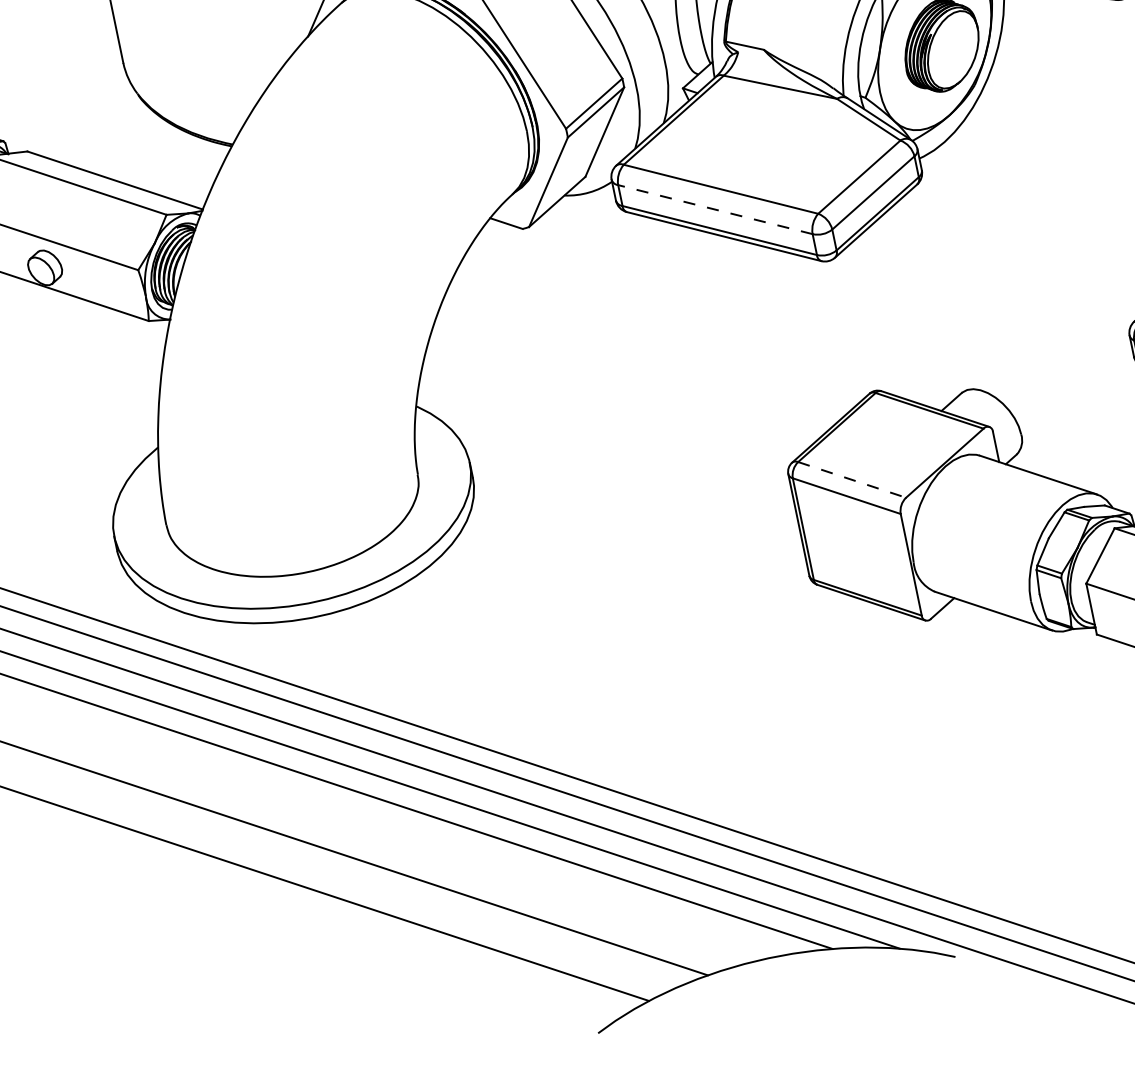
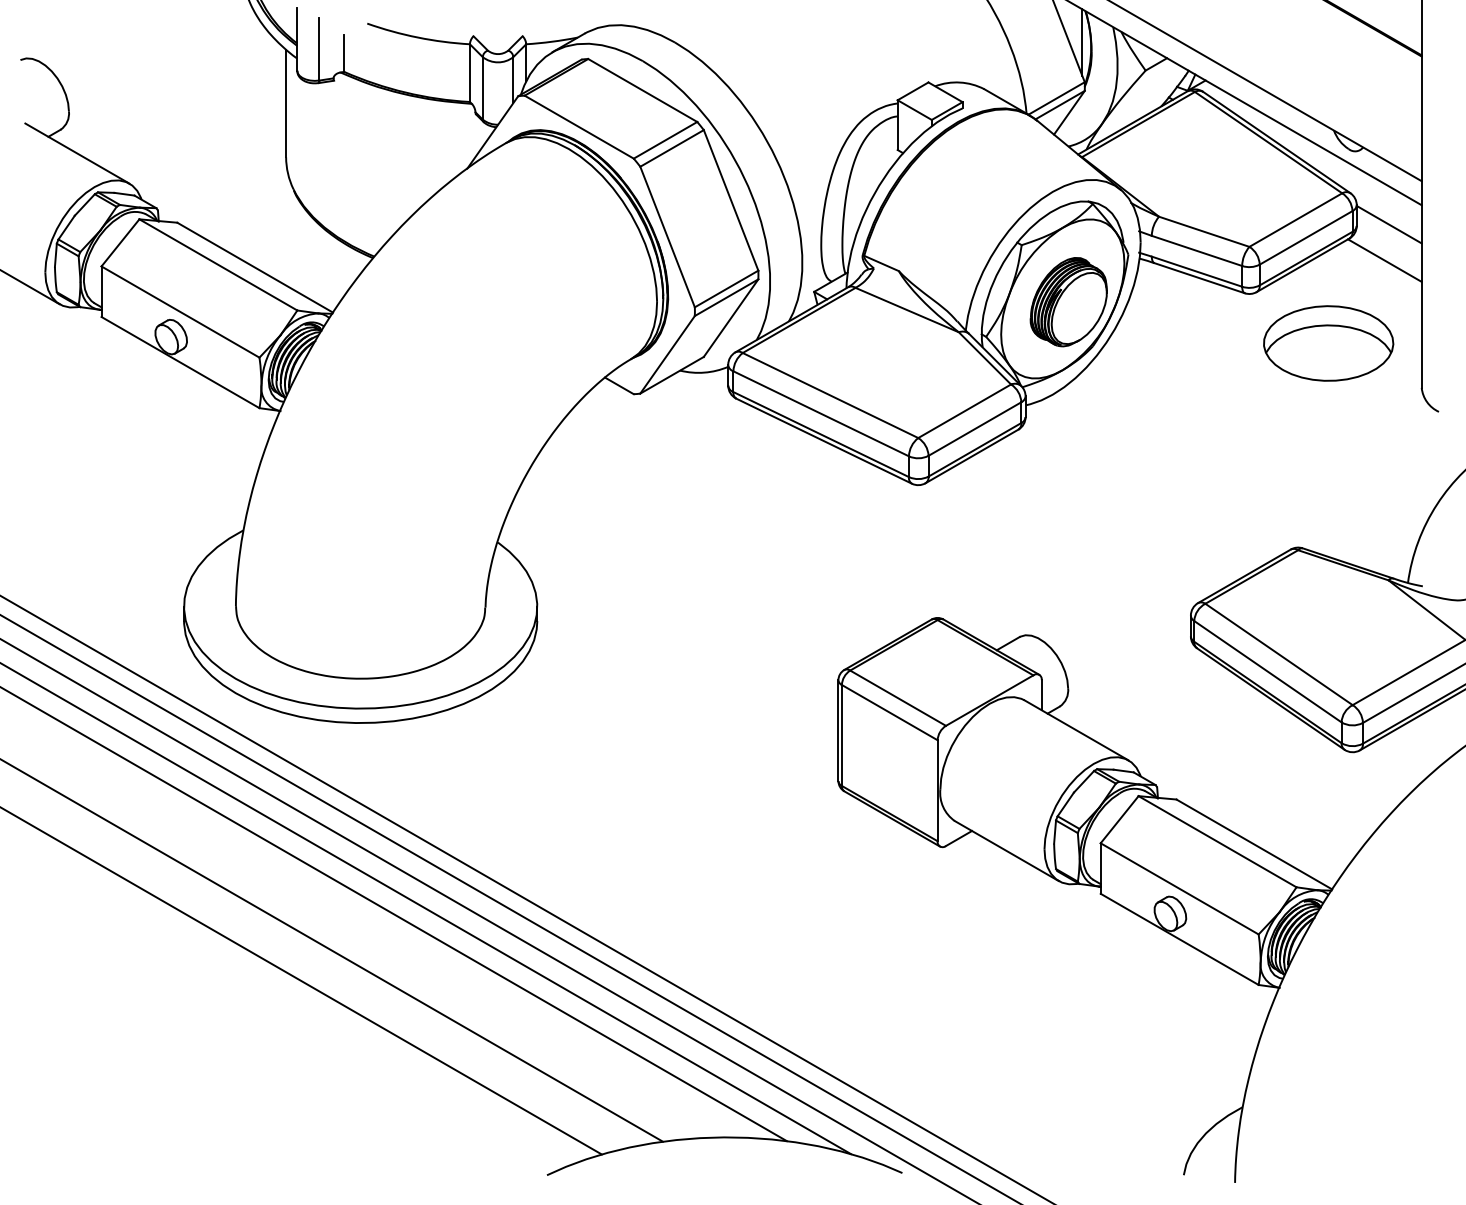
line: (715, 209) -> (821, 413), dashed -> solid
line: (852, 480) -> (898, 698), dashed -> solid

